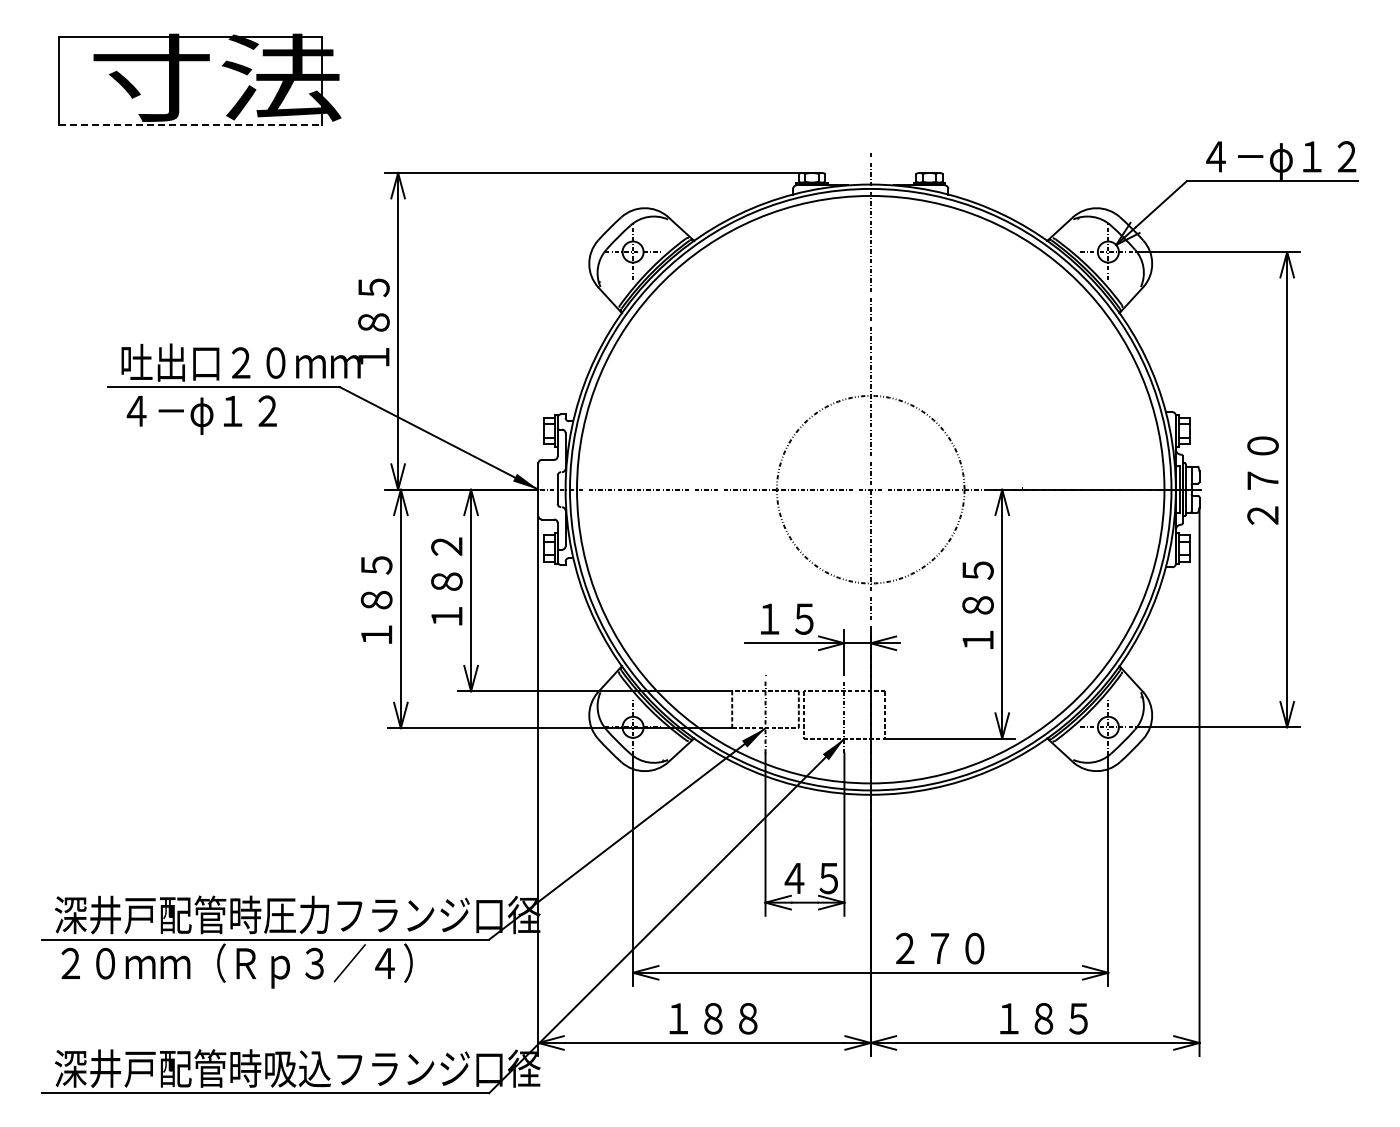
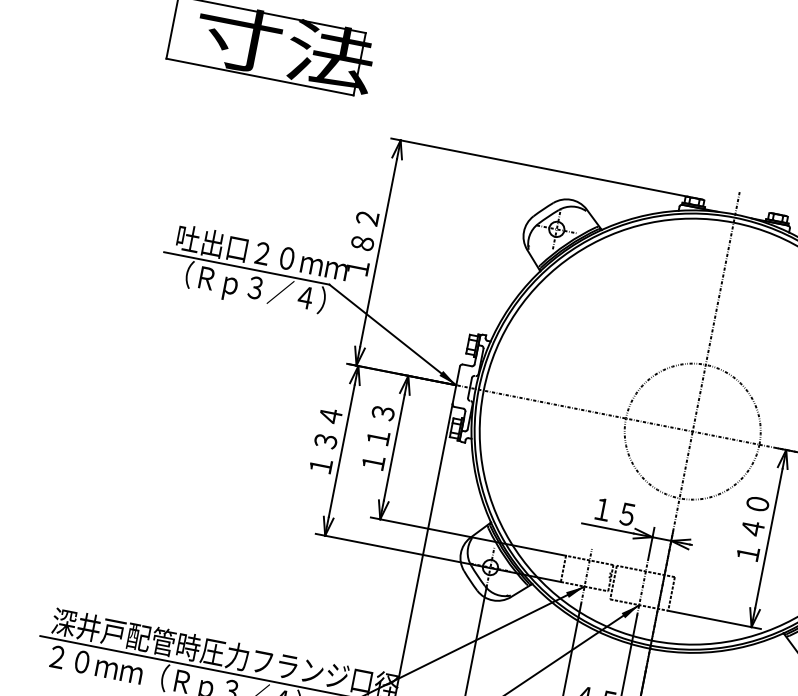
line: (190, 124) -> (259, 76), dashed -> solid
text: (373, 287) -> (367, 218), １８５ -> １８２
text: (232, 413) -> (249, 288), ４－φ１２ -> （Ｒｐ３／４）
text: (446, 563) -> (380, 424), １８２ -> １１３
text: (376, 582) -> (328, 428), １８５ -> １３４
text: (977, 587) -> (755, 516), １８５ -> １４０

